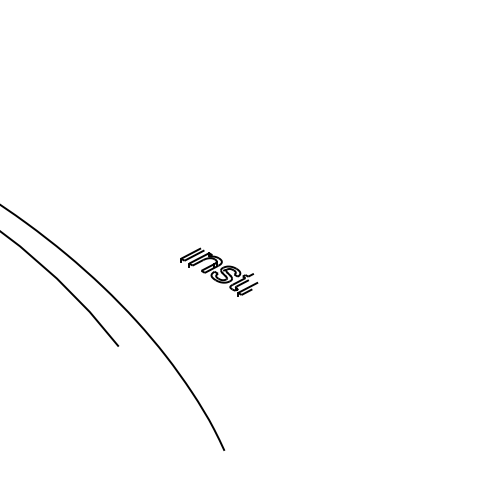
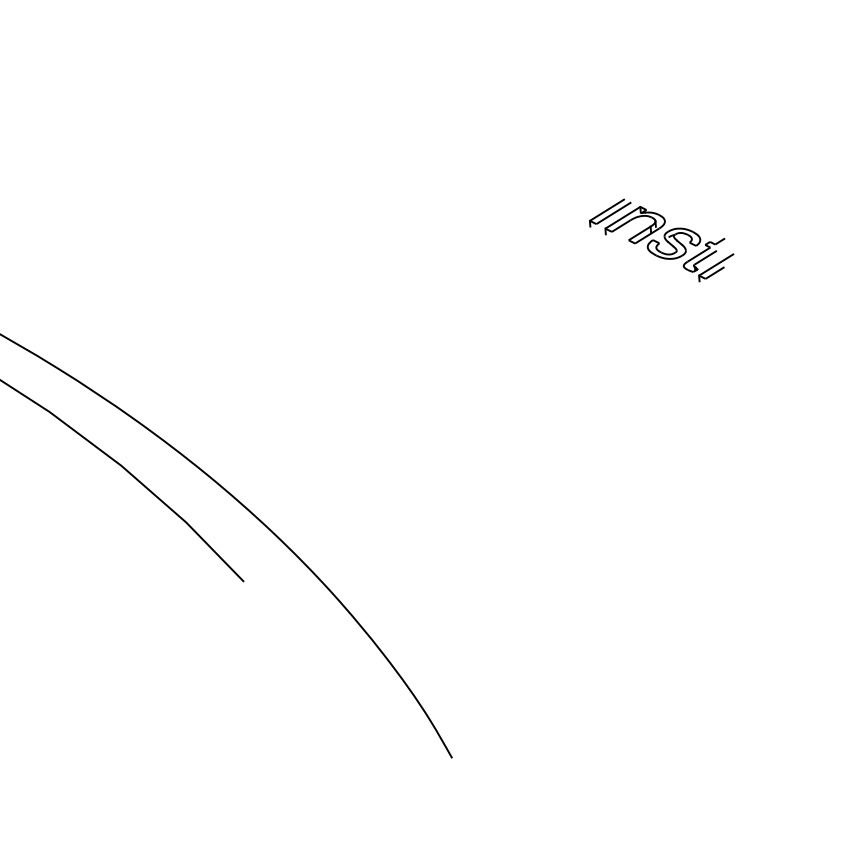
part: (219, 271) -> (661, 238), moved

